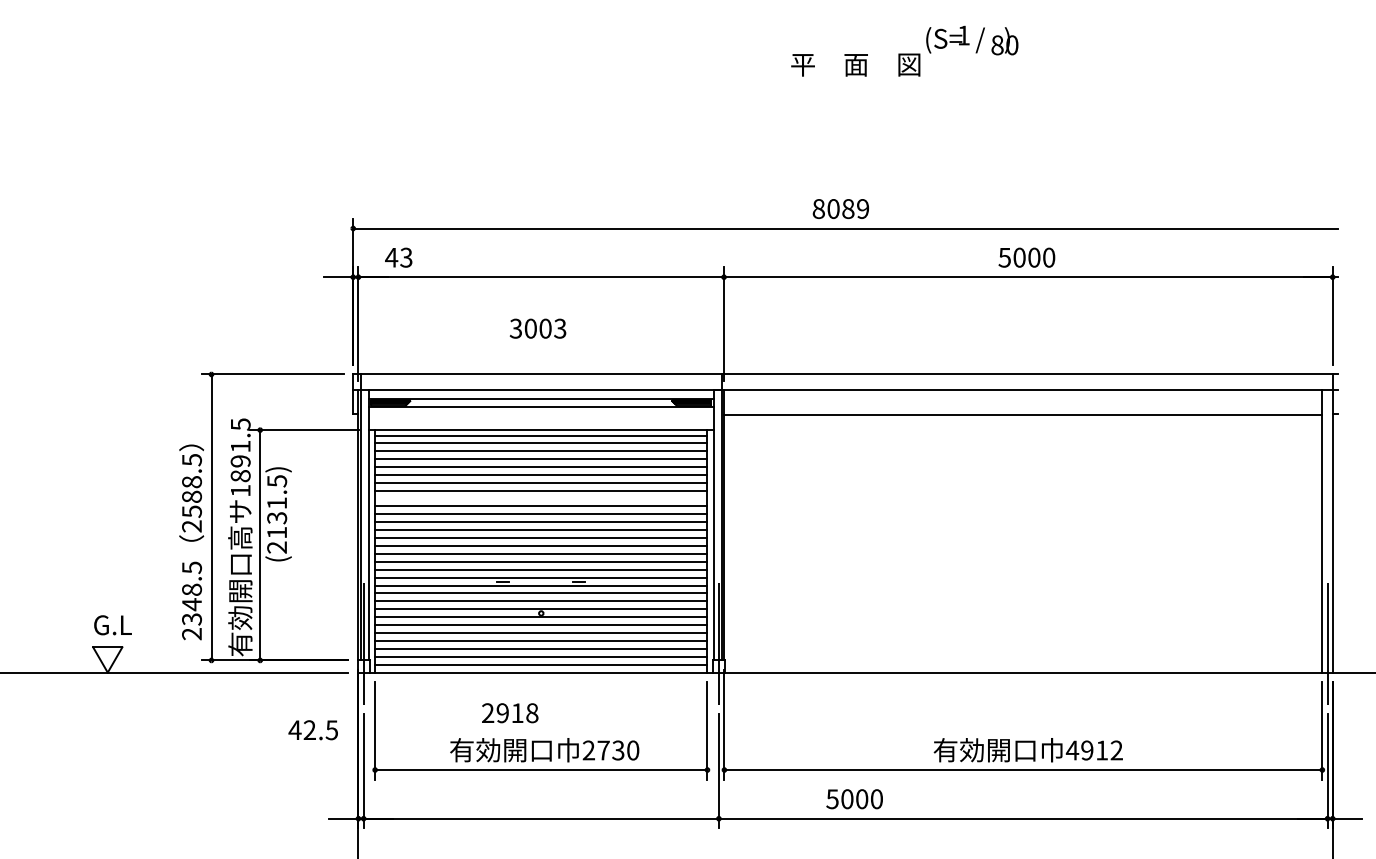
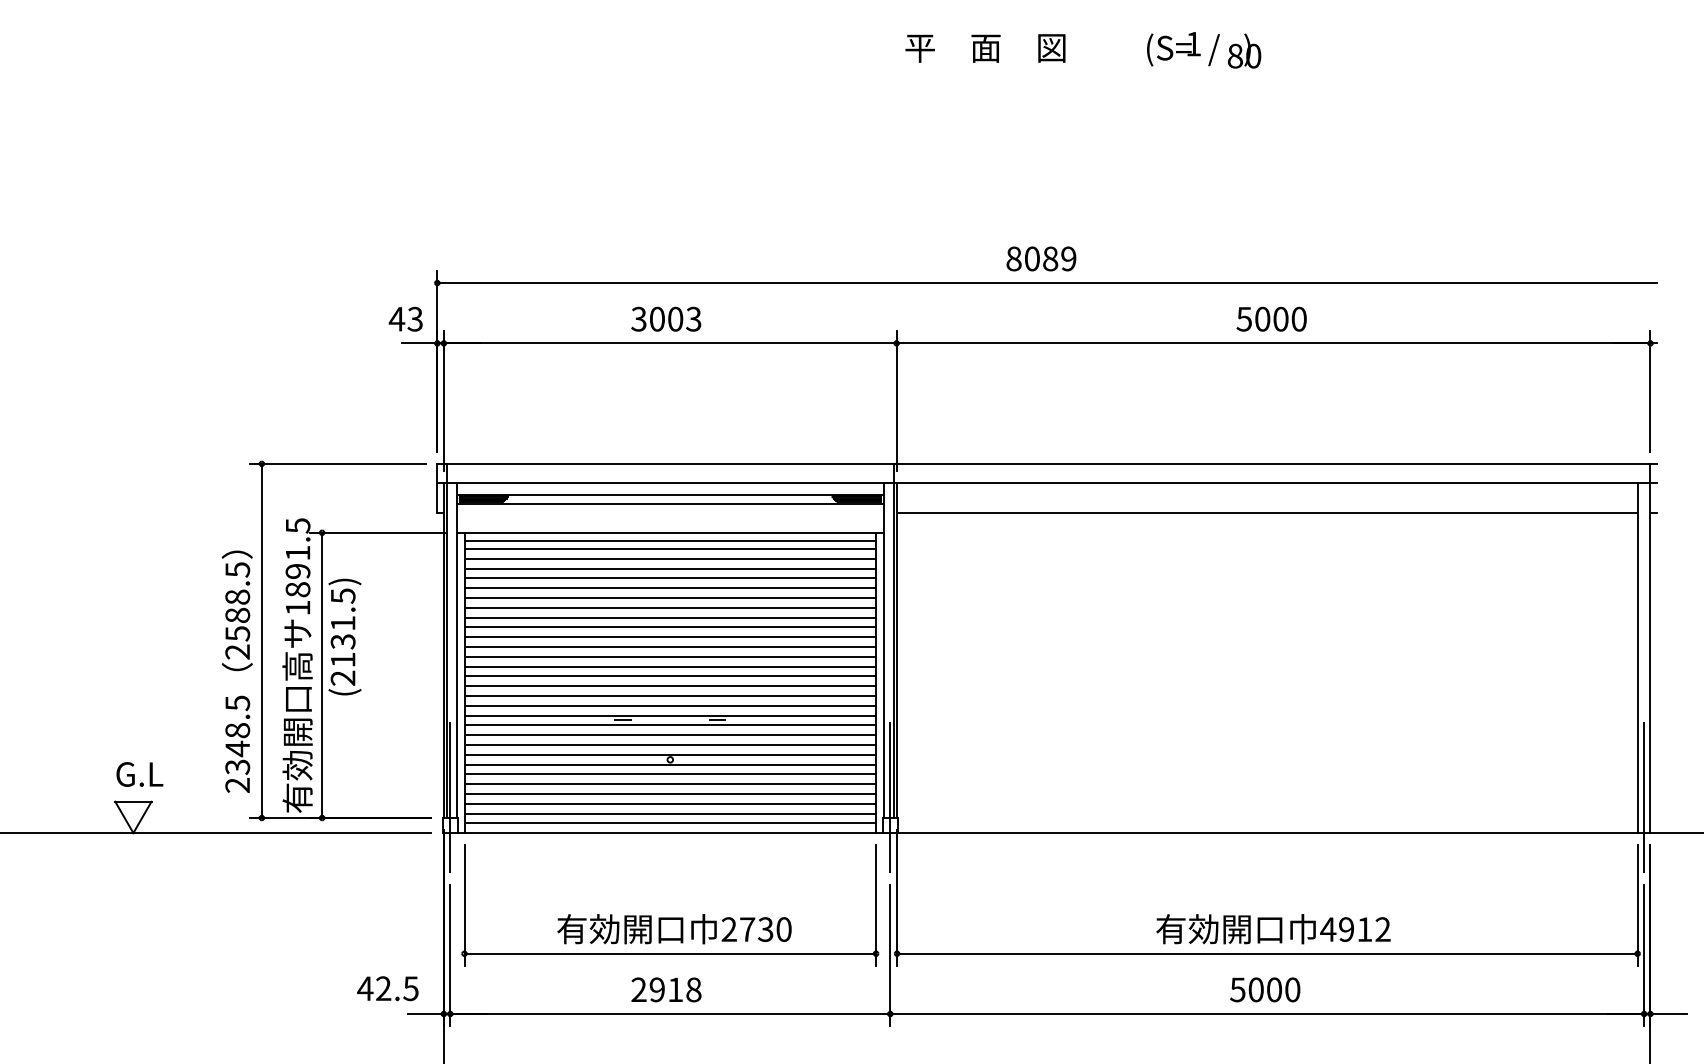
text: (855, 64) -> (985, 47), moved
text: (398, 257) -> (405, 318), moved
text: (537, 328) -> (665, 318), moved
line: (541, 498) -> (670, 617), added
text: (510, 713) -> (666, 990), moved
text: (312, 730) -> (386, 989), moved
text: (854, 799) -> (1265, 990), moved

